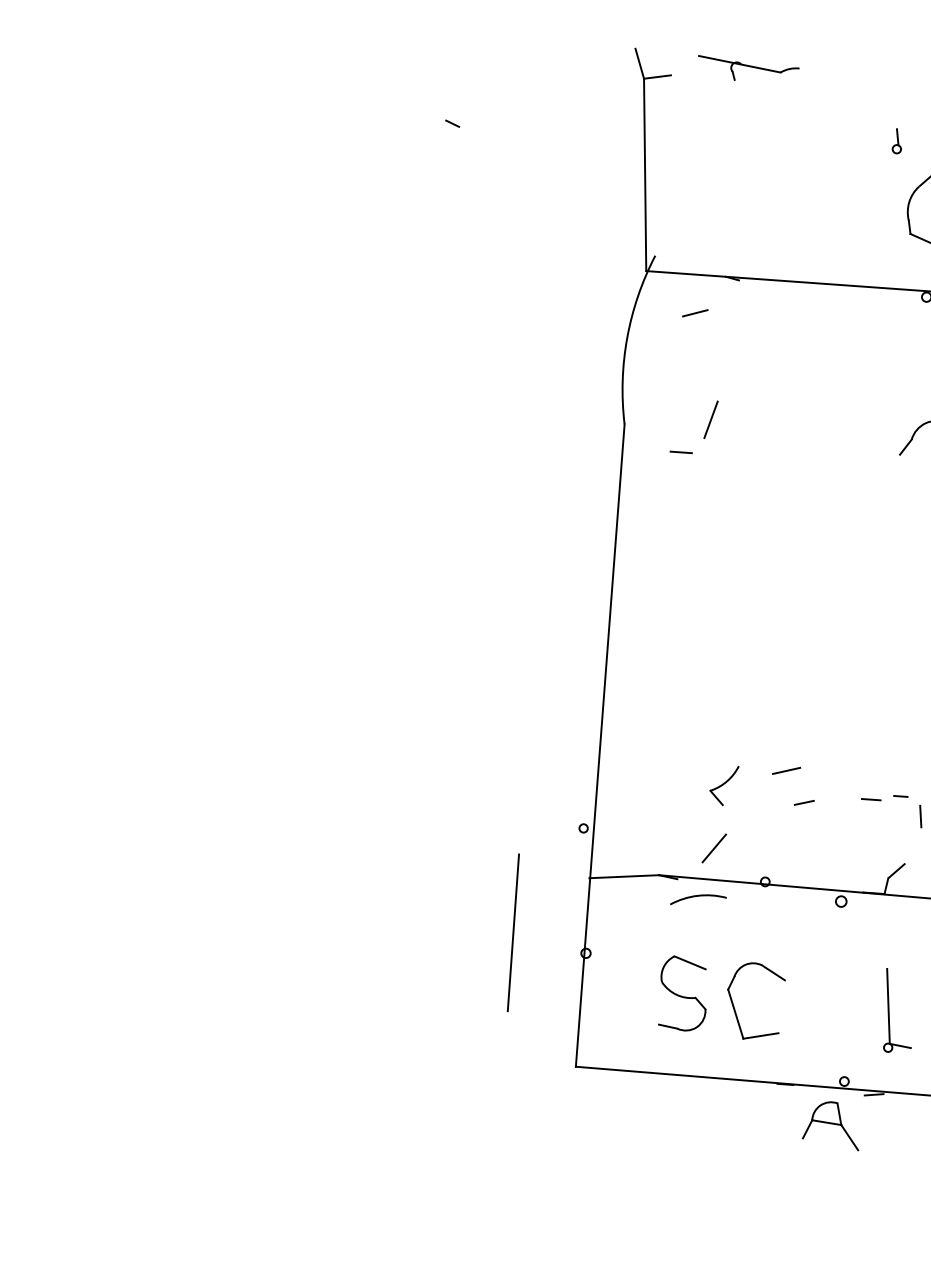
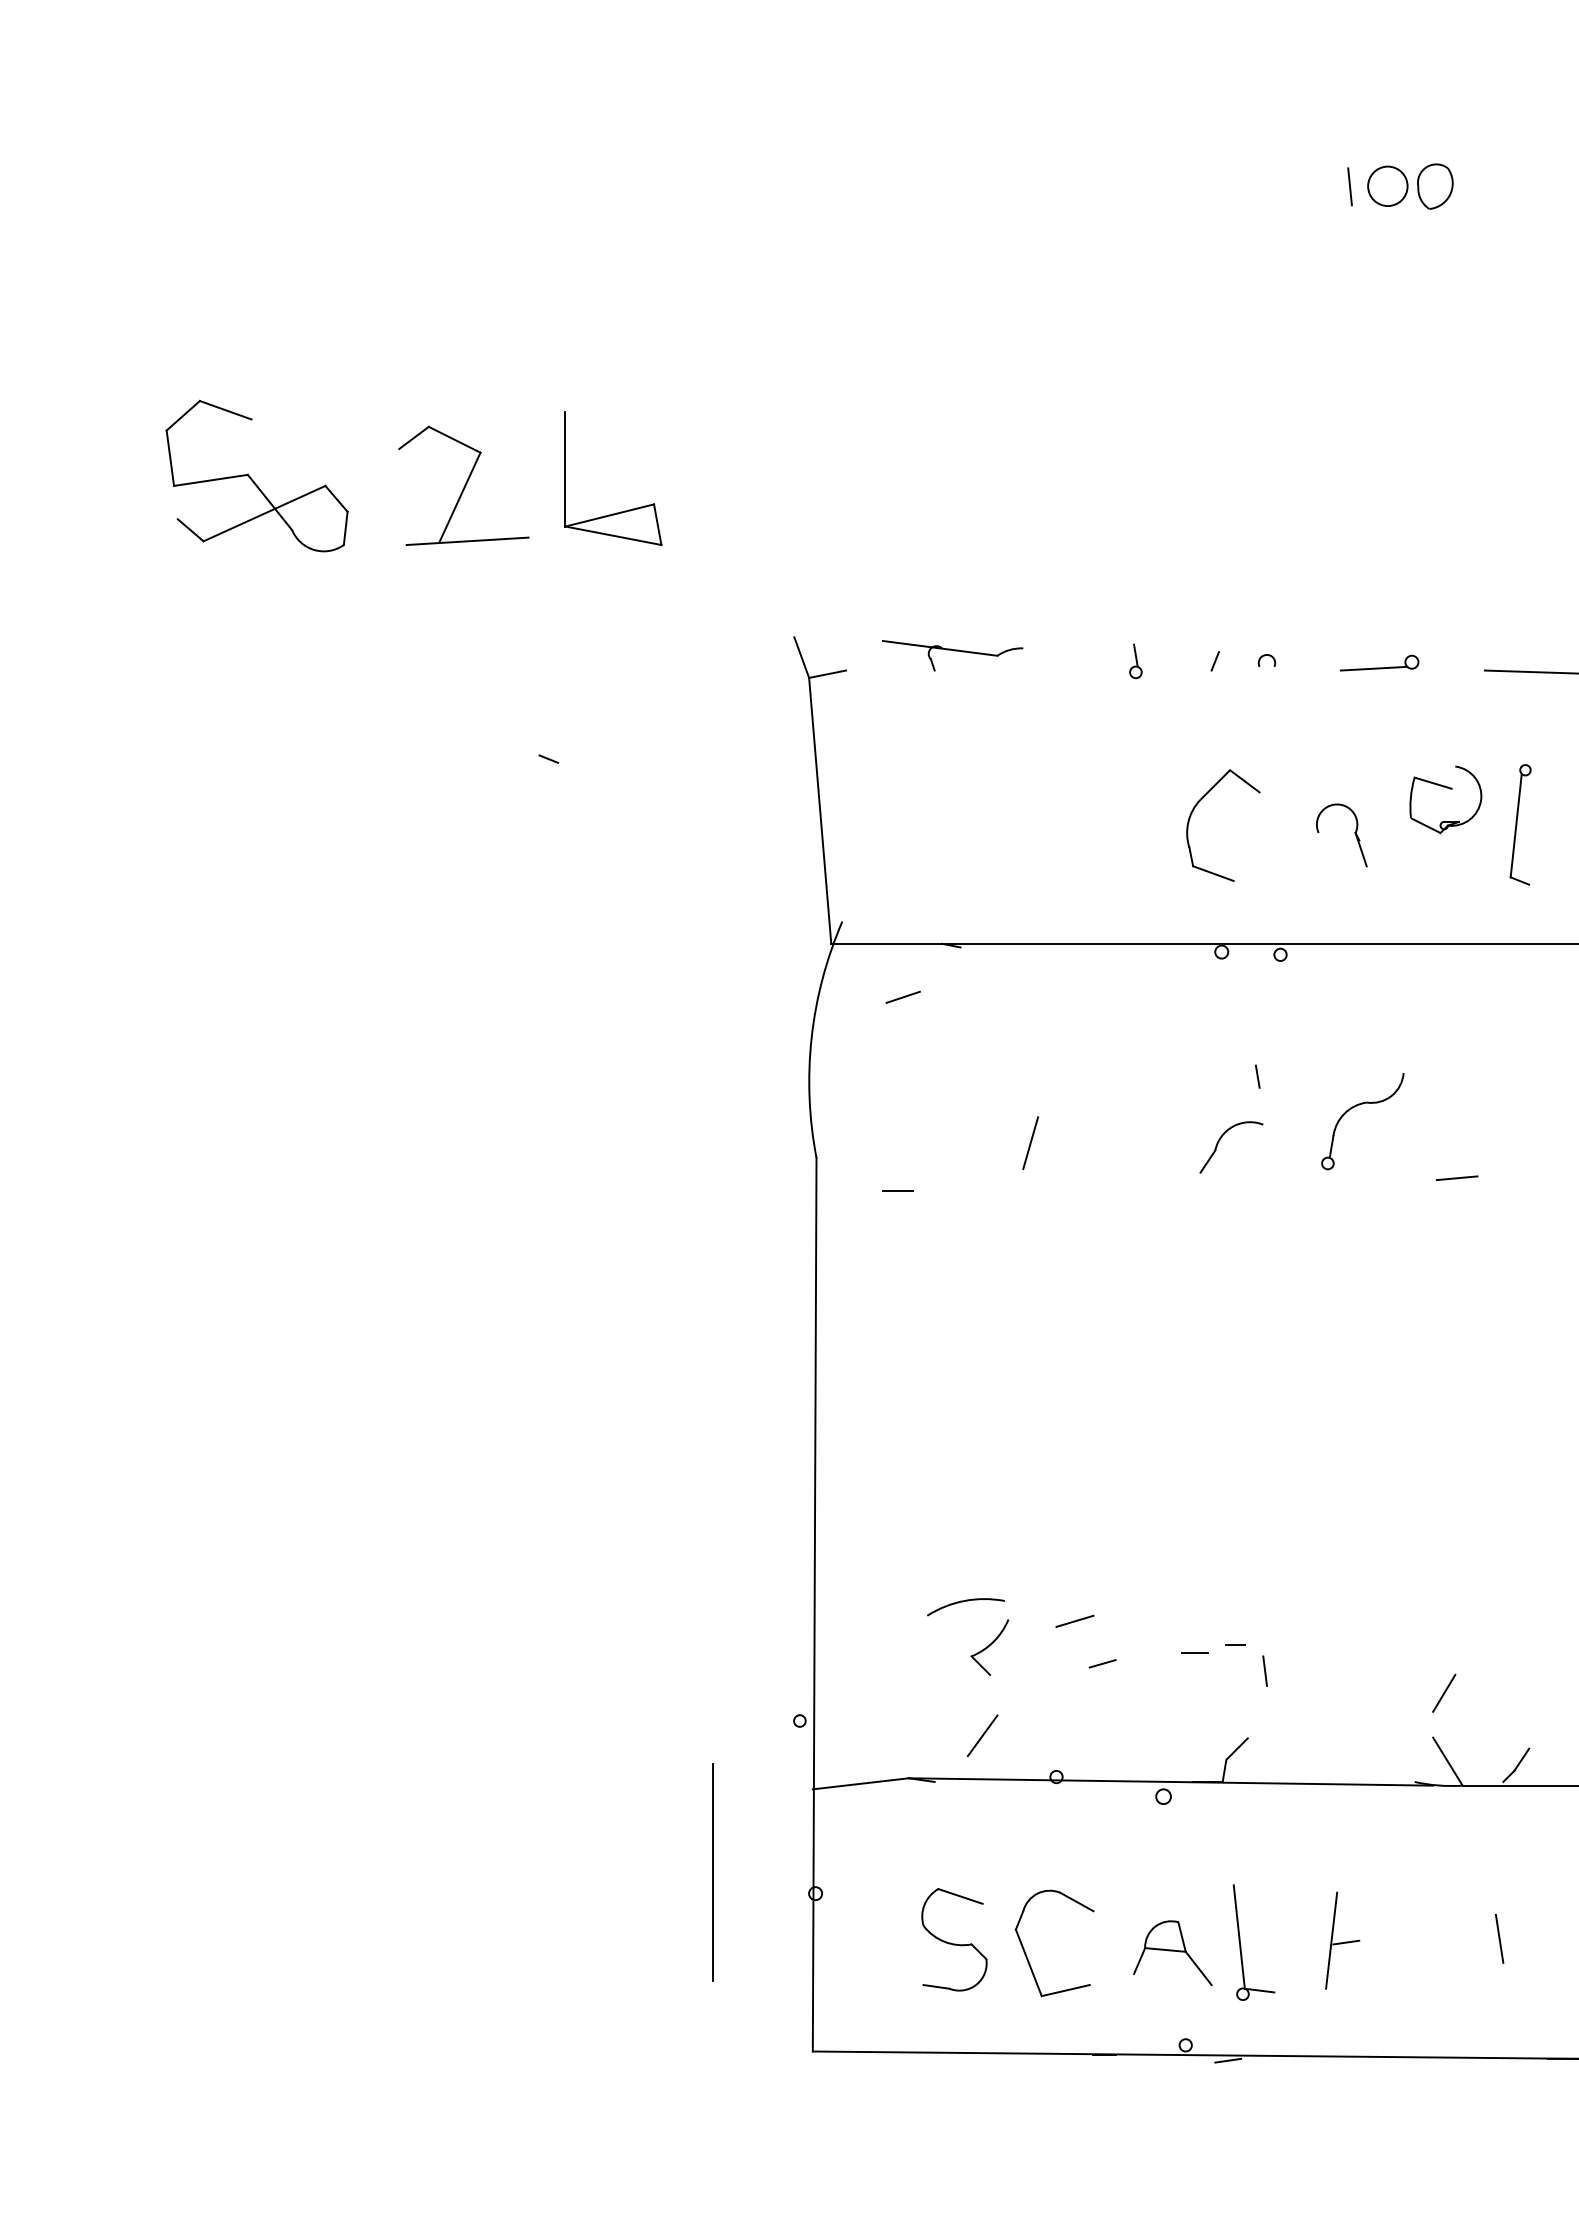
part: (897, 141) -> (1135, 661), moved
line: (710, 419) -> (1030, 1142), moved
arc: (696, 896) -> (963, 1602), moved
part: (831, 1125) -> (1172, 1953), moved

